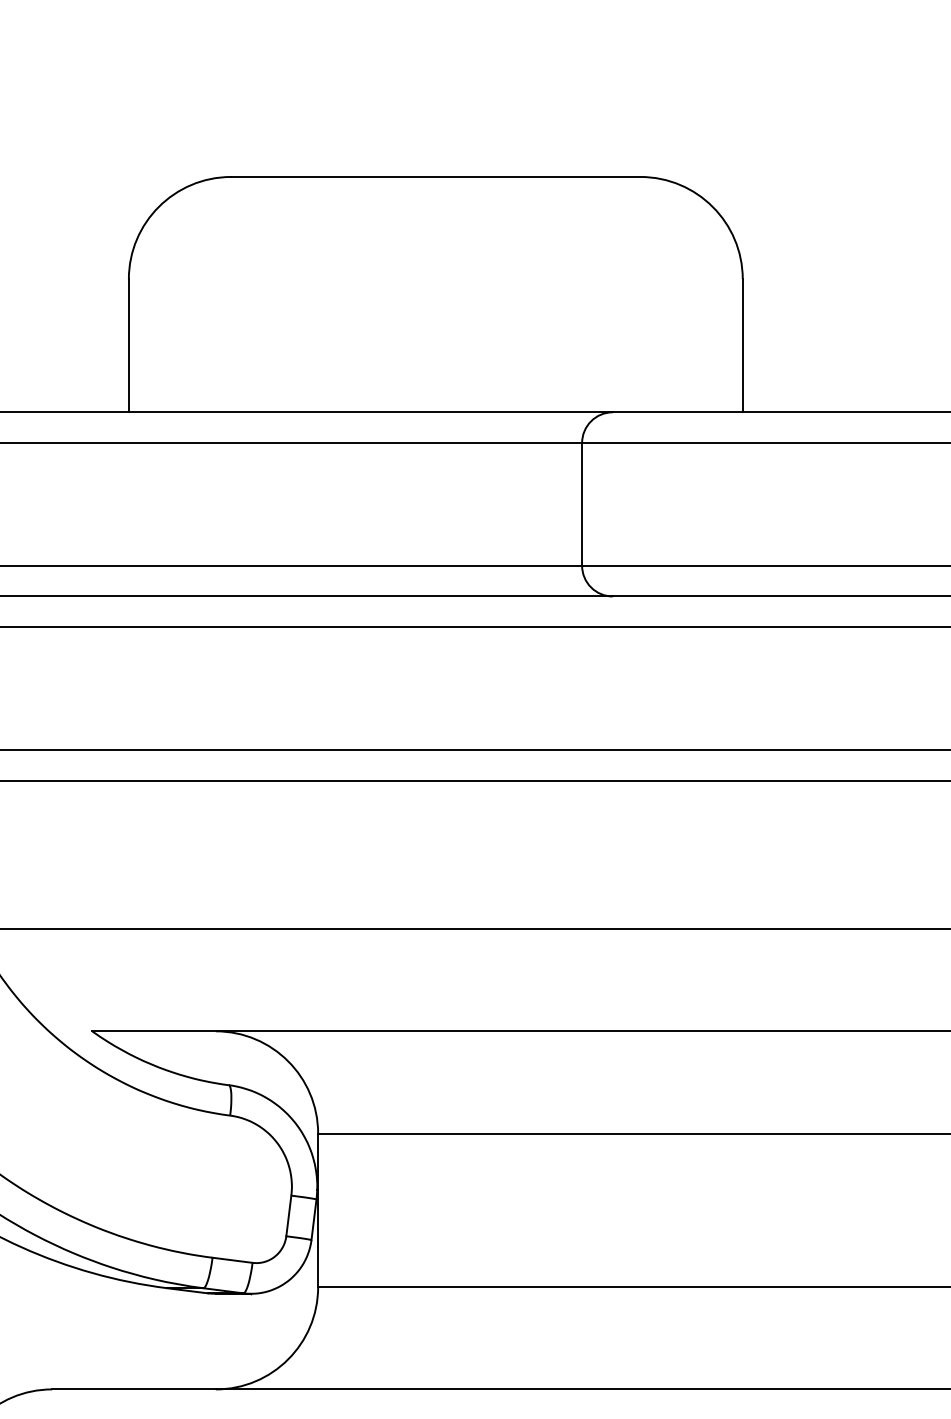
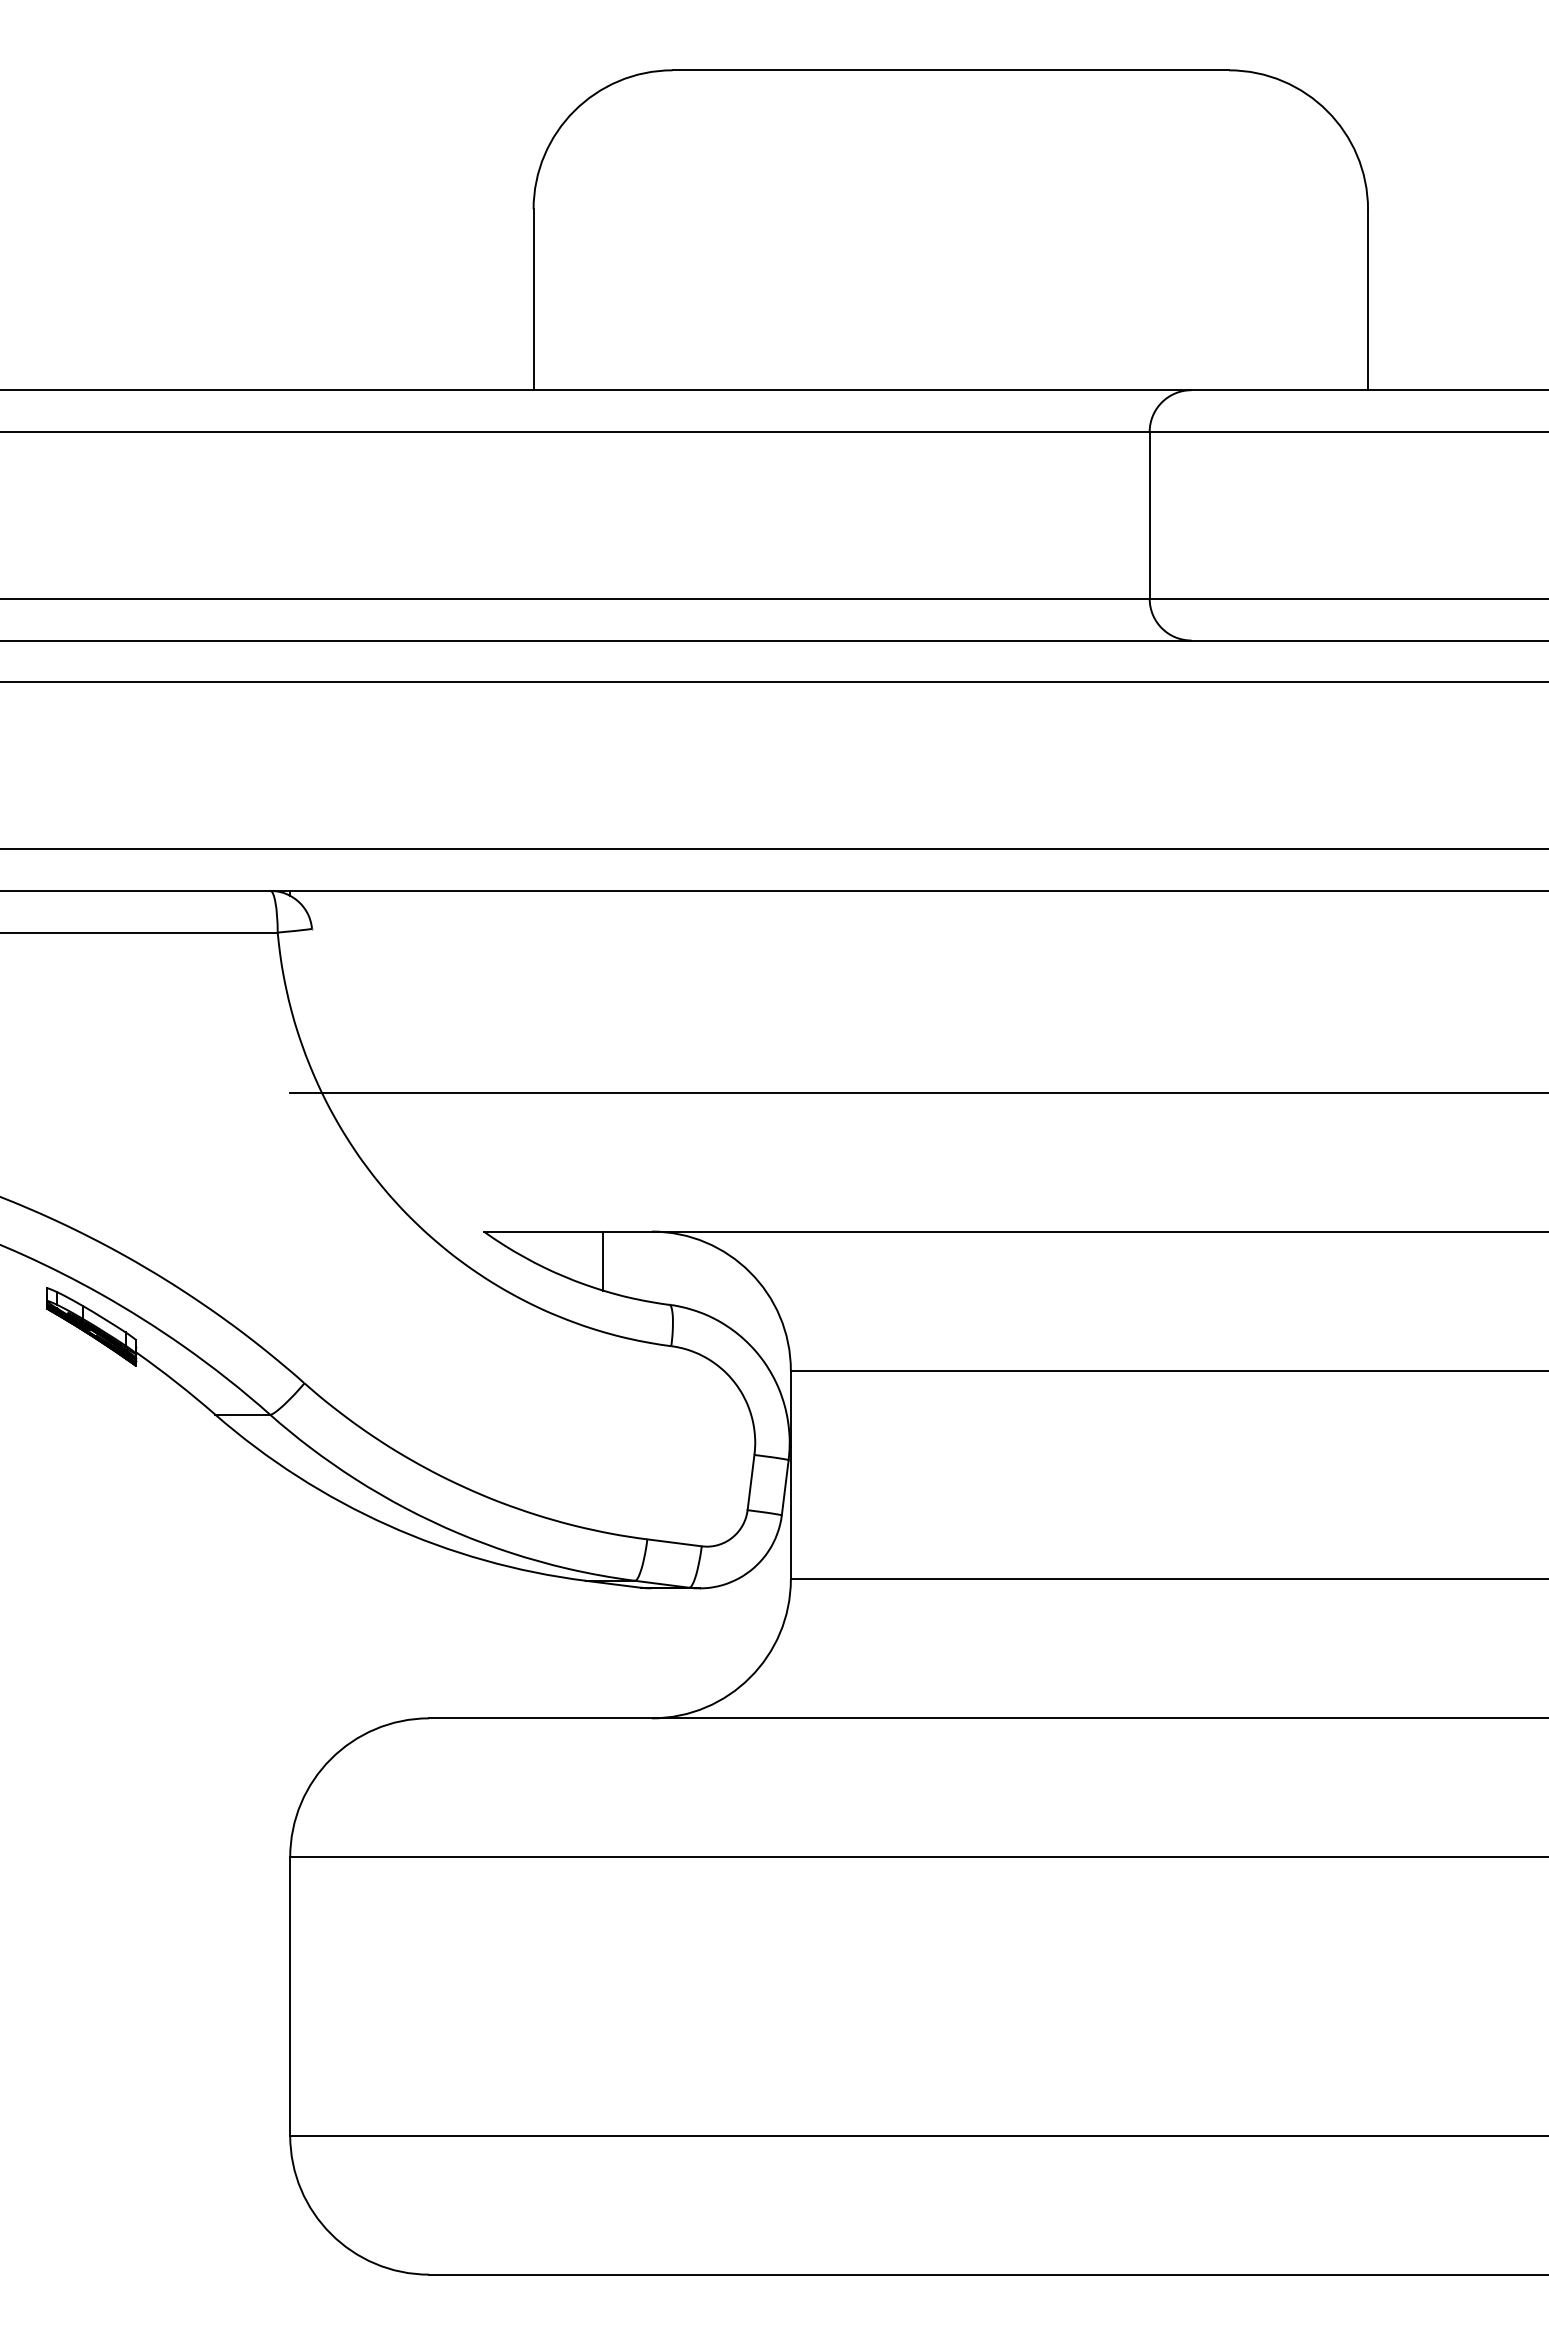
line: (180, 1052) -> (603, 1260), added

